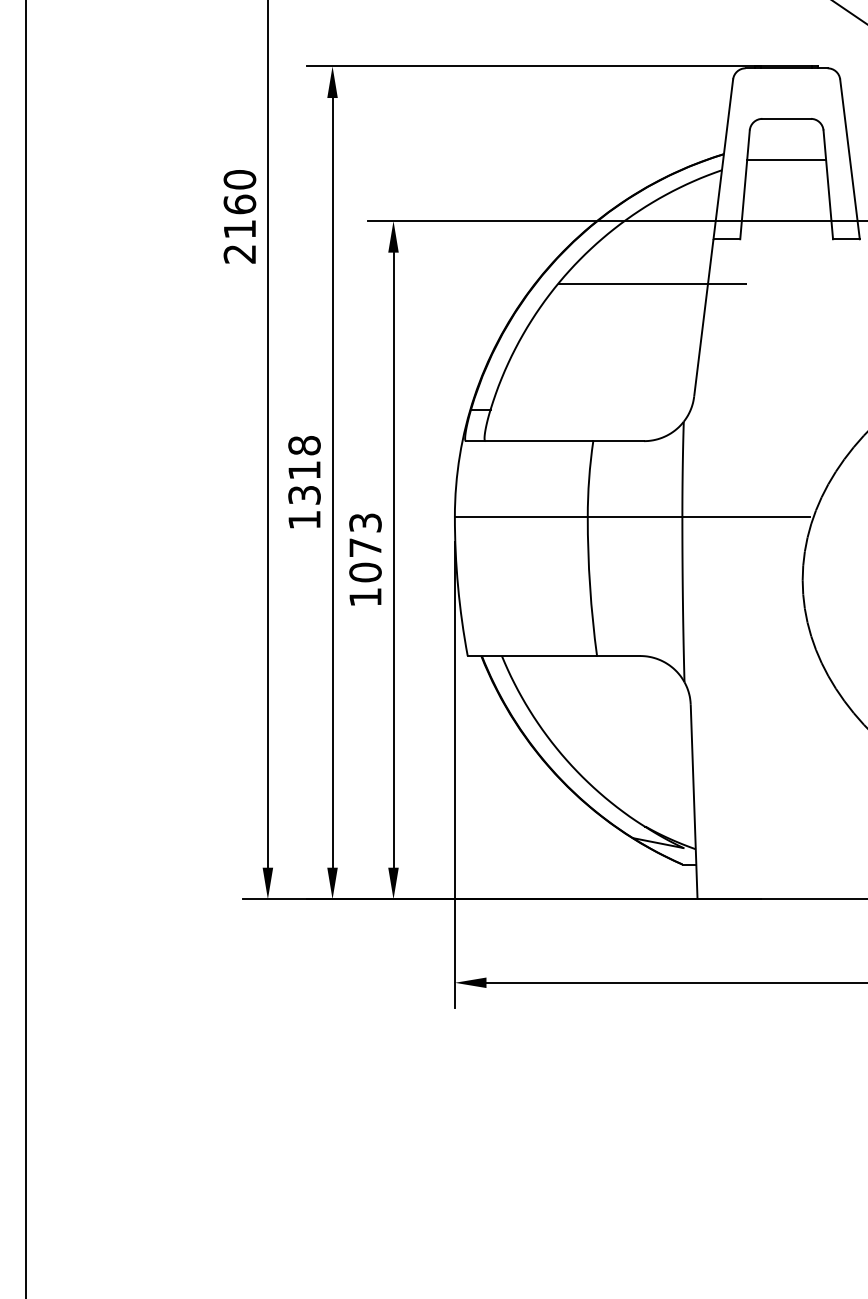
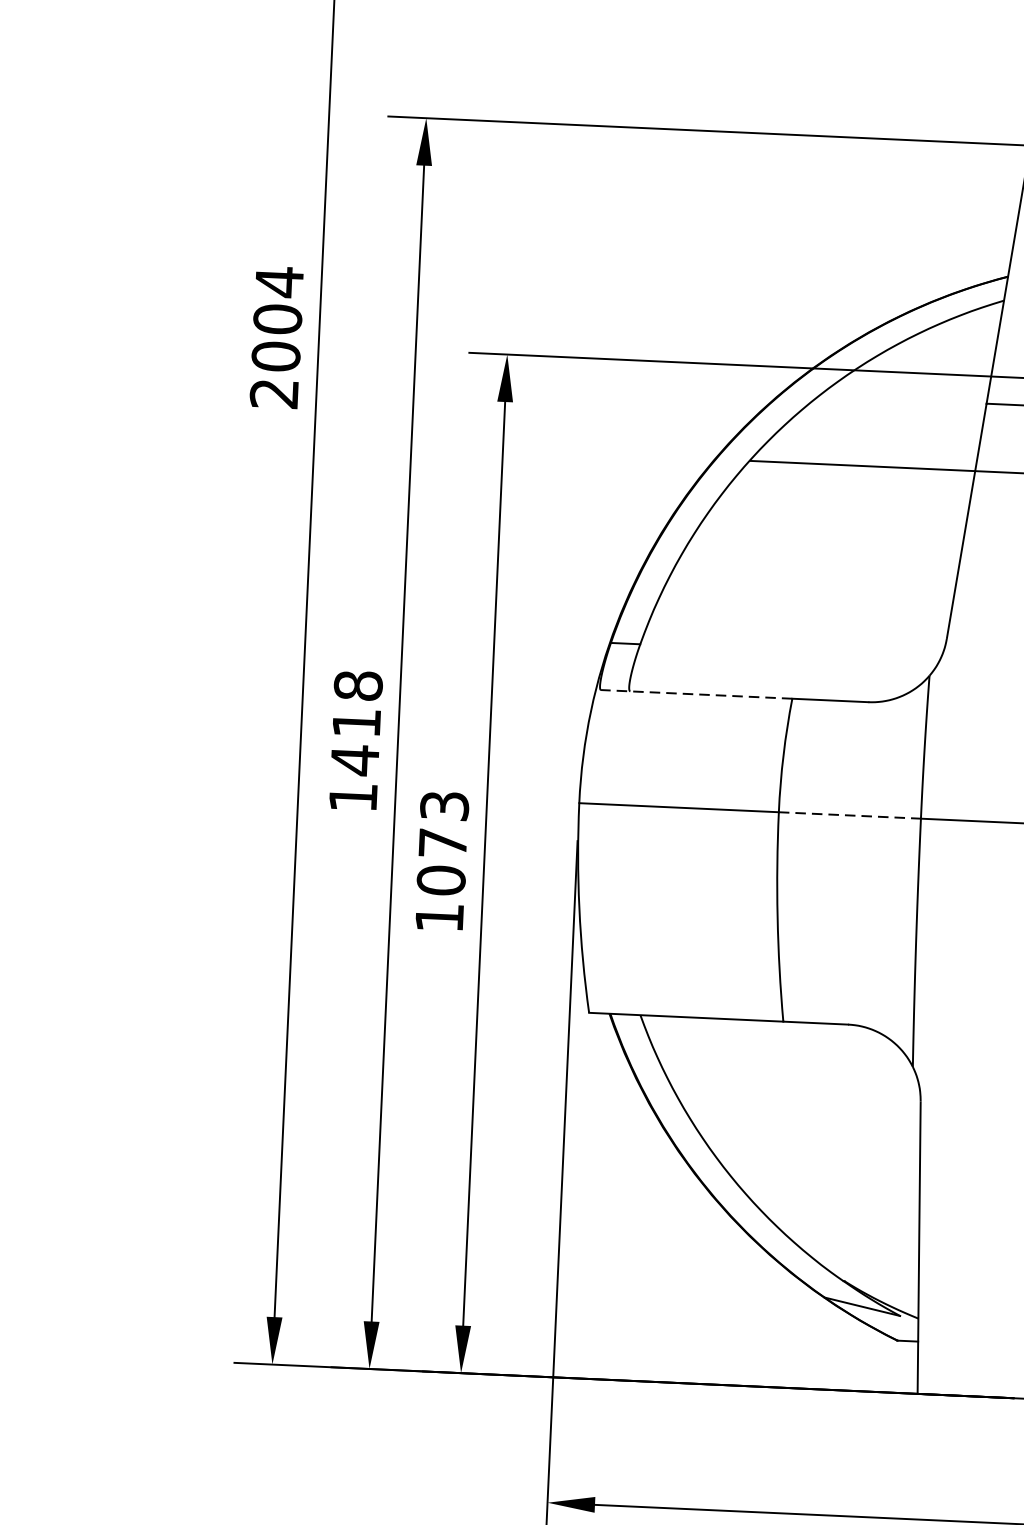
text: (239, 204) -> (277, 319), 2160 -> 2004
line: (529, 441) -> (696, 694), solid -> dashed
text: (304, 495) -> (354, 760), 1318 -> 1418
line: (635, 516) -> (850, 814), solid -> dashed

